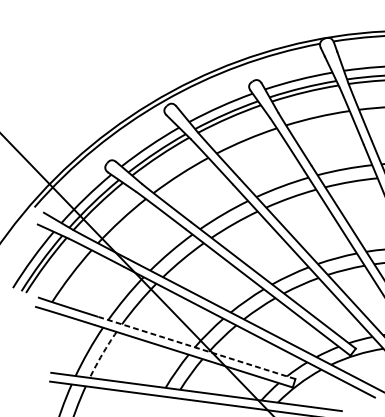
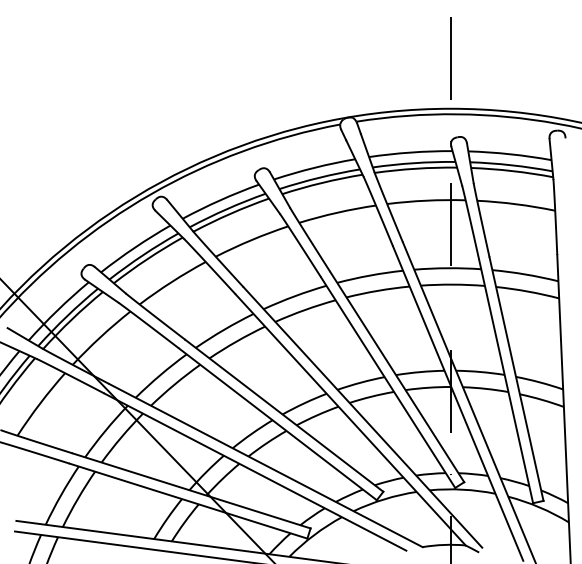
line: (196, 347) -> (191, 490), dashed -> solid
arc: (101, 354) -> (77, 498), dashed -> solid

